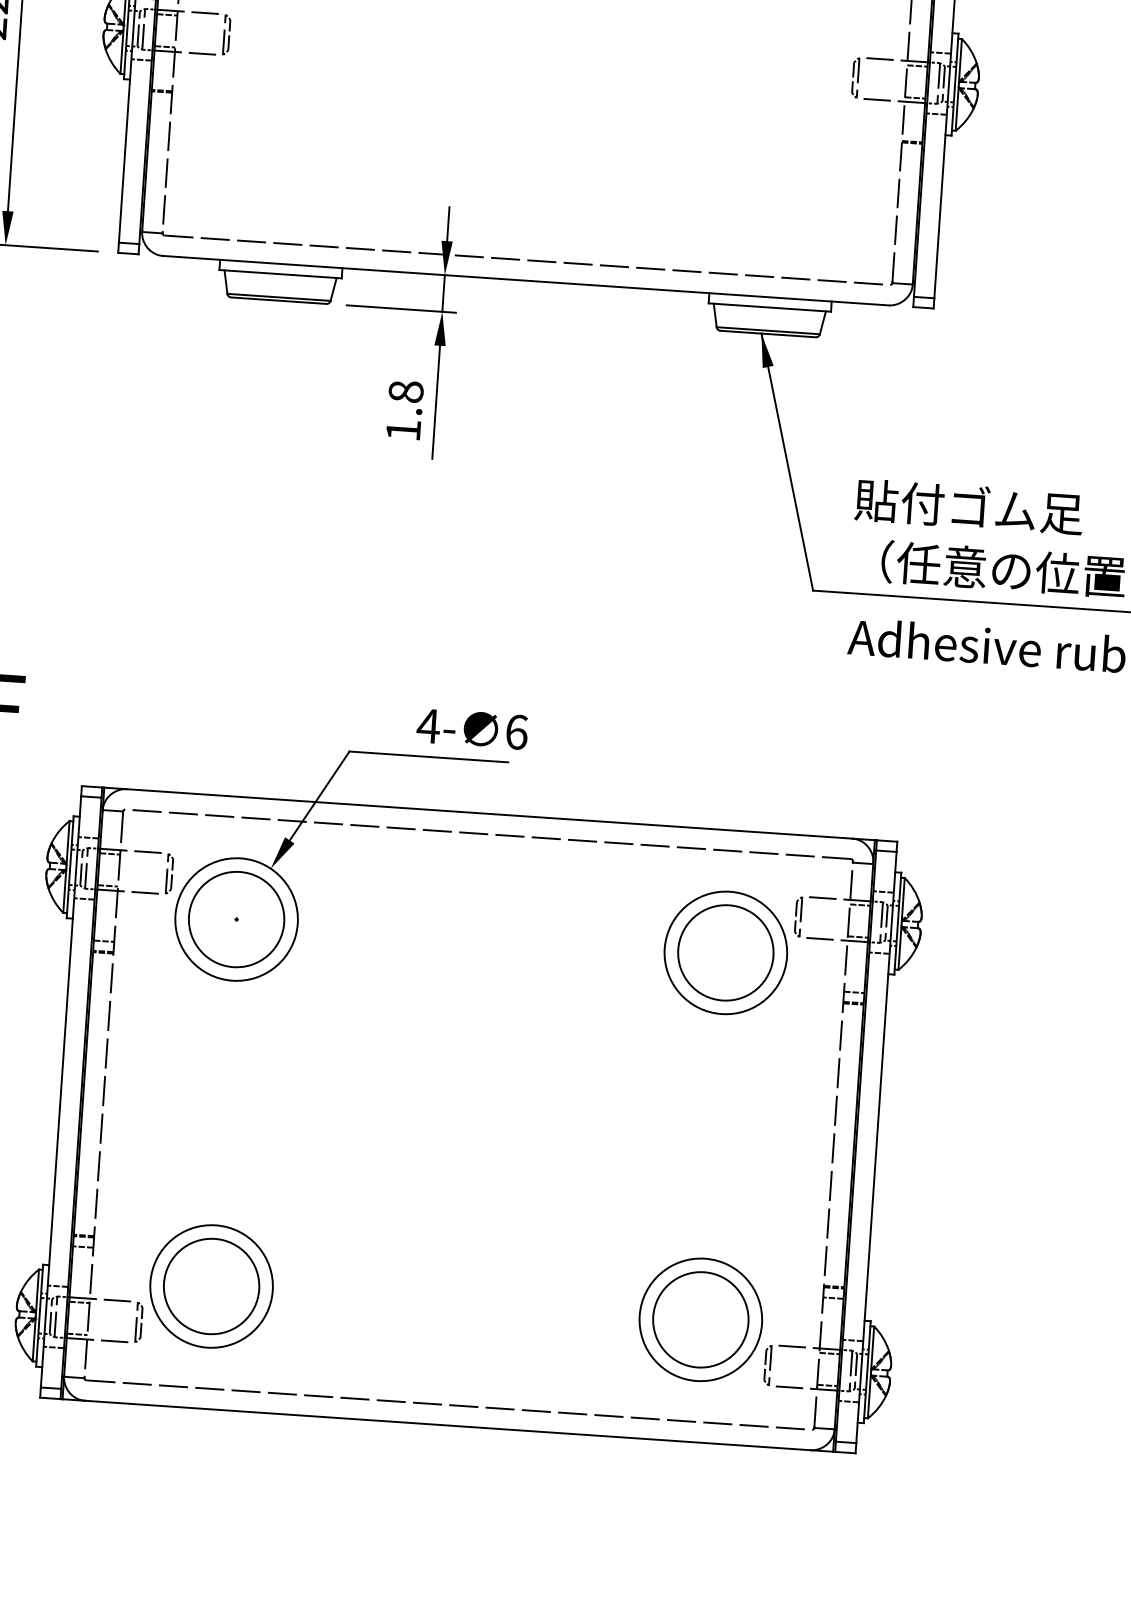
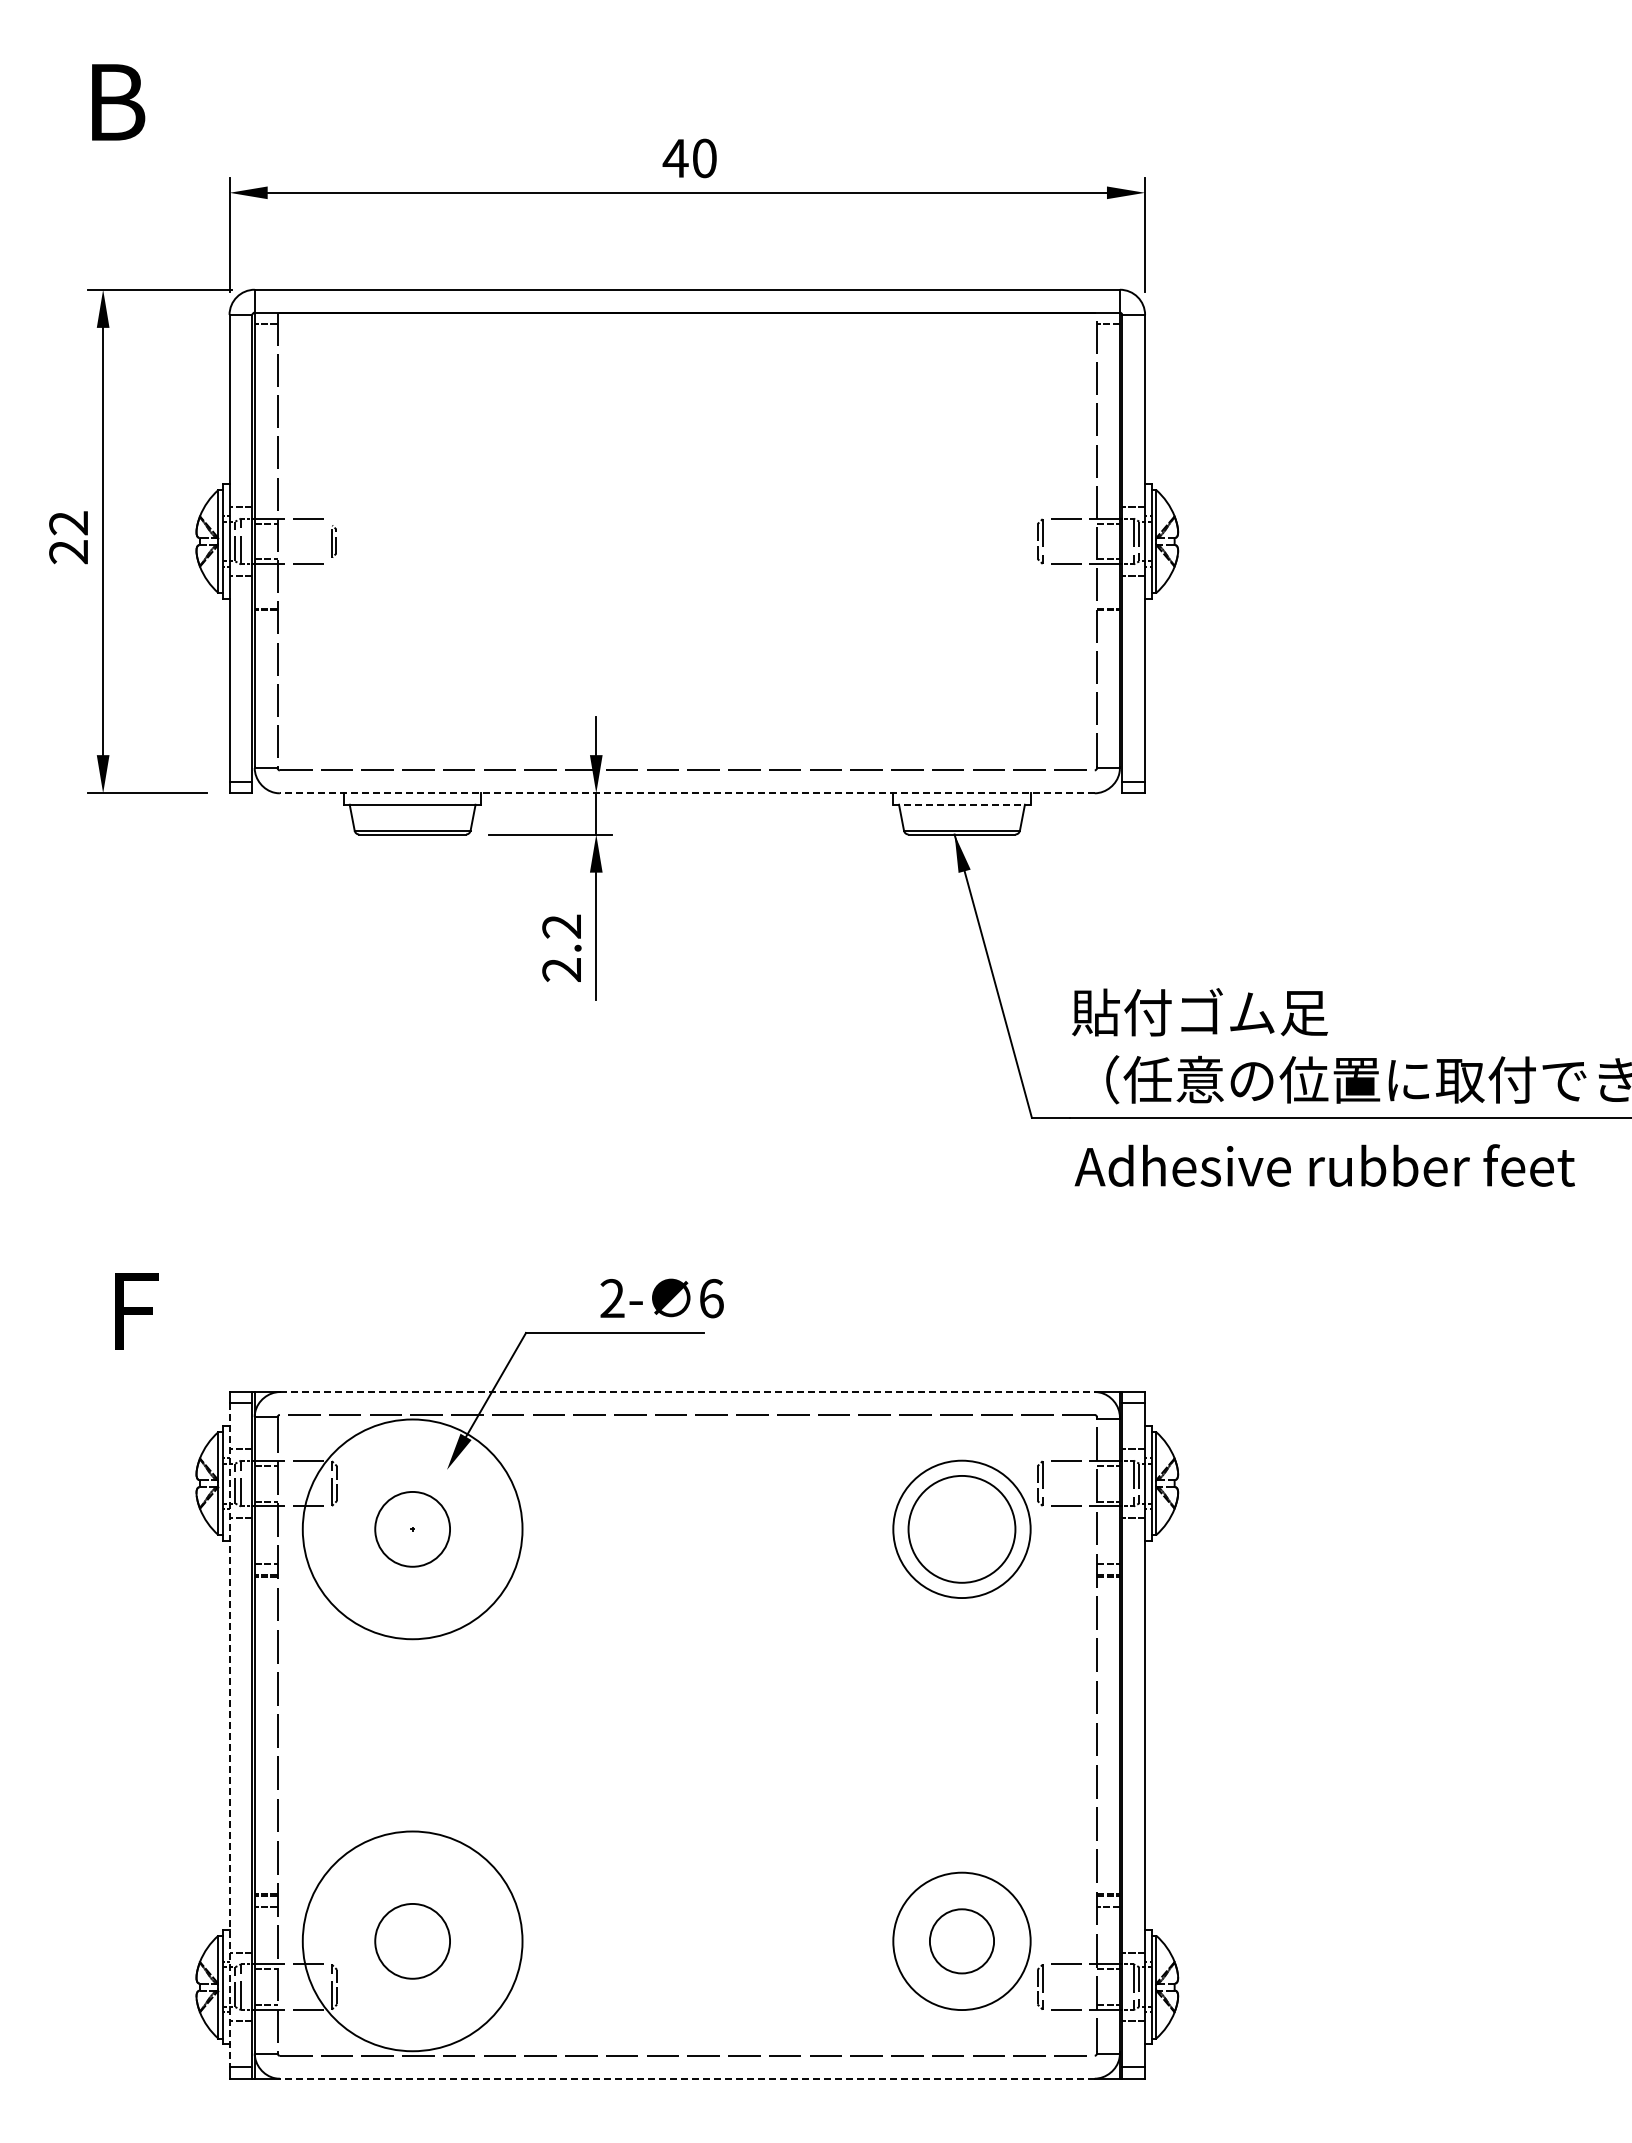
part: (226, 34) -> (334, 541), size x0.7
line: (525, 280) -> (686, 793), solid -> dashed
line: (769, 307) -> (961, 804), solid -> dashed
text: (404, 410) -> (561, 947), 1.8 -> 2.2
text: (428, 726) -> (612, 1298), 4- -> 2-
line: (489, 814) -> (687, 1392), solid -> dashed
circle: (236, 918) -> (412, 1528), size x0.7
circle: (236, 919) -> (412, 1529), size x1.6
line: (60, 1092) -> (229, 1735), solid -> dashed
circle: (211, 1285) -> (412, 1940), size x0.7
circle: (211, 1286) -> (412, 1941), size x1.6
circle: (700, 1319) -> (961, 1940), size x0.6
line: (447, 1425) -> (686, 2078), solid -> dashed

